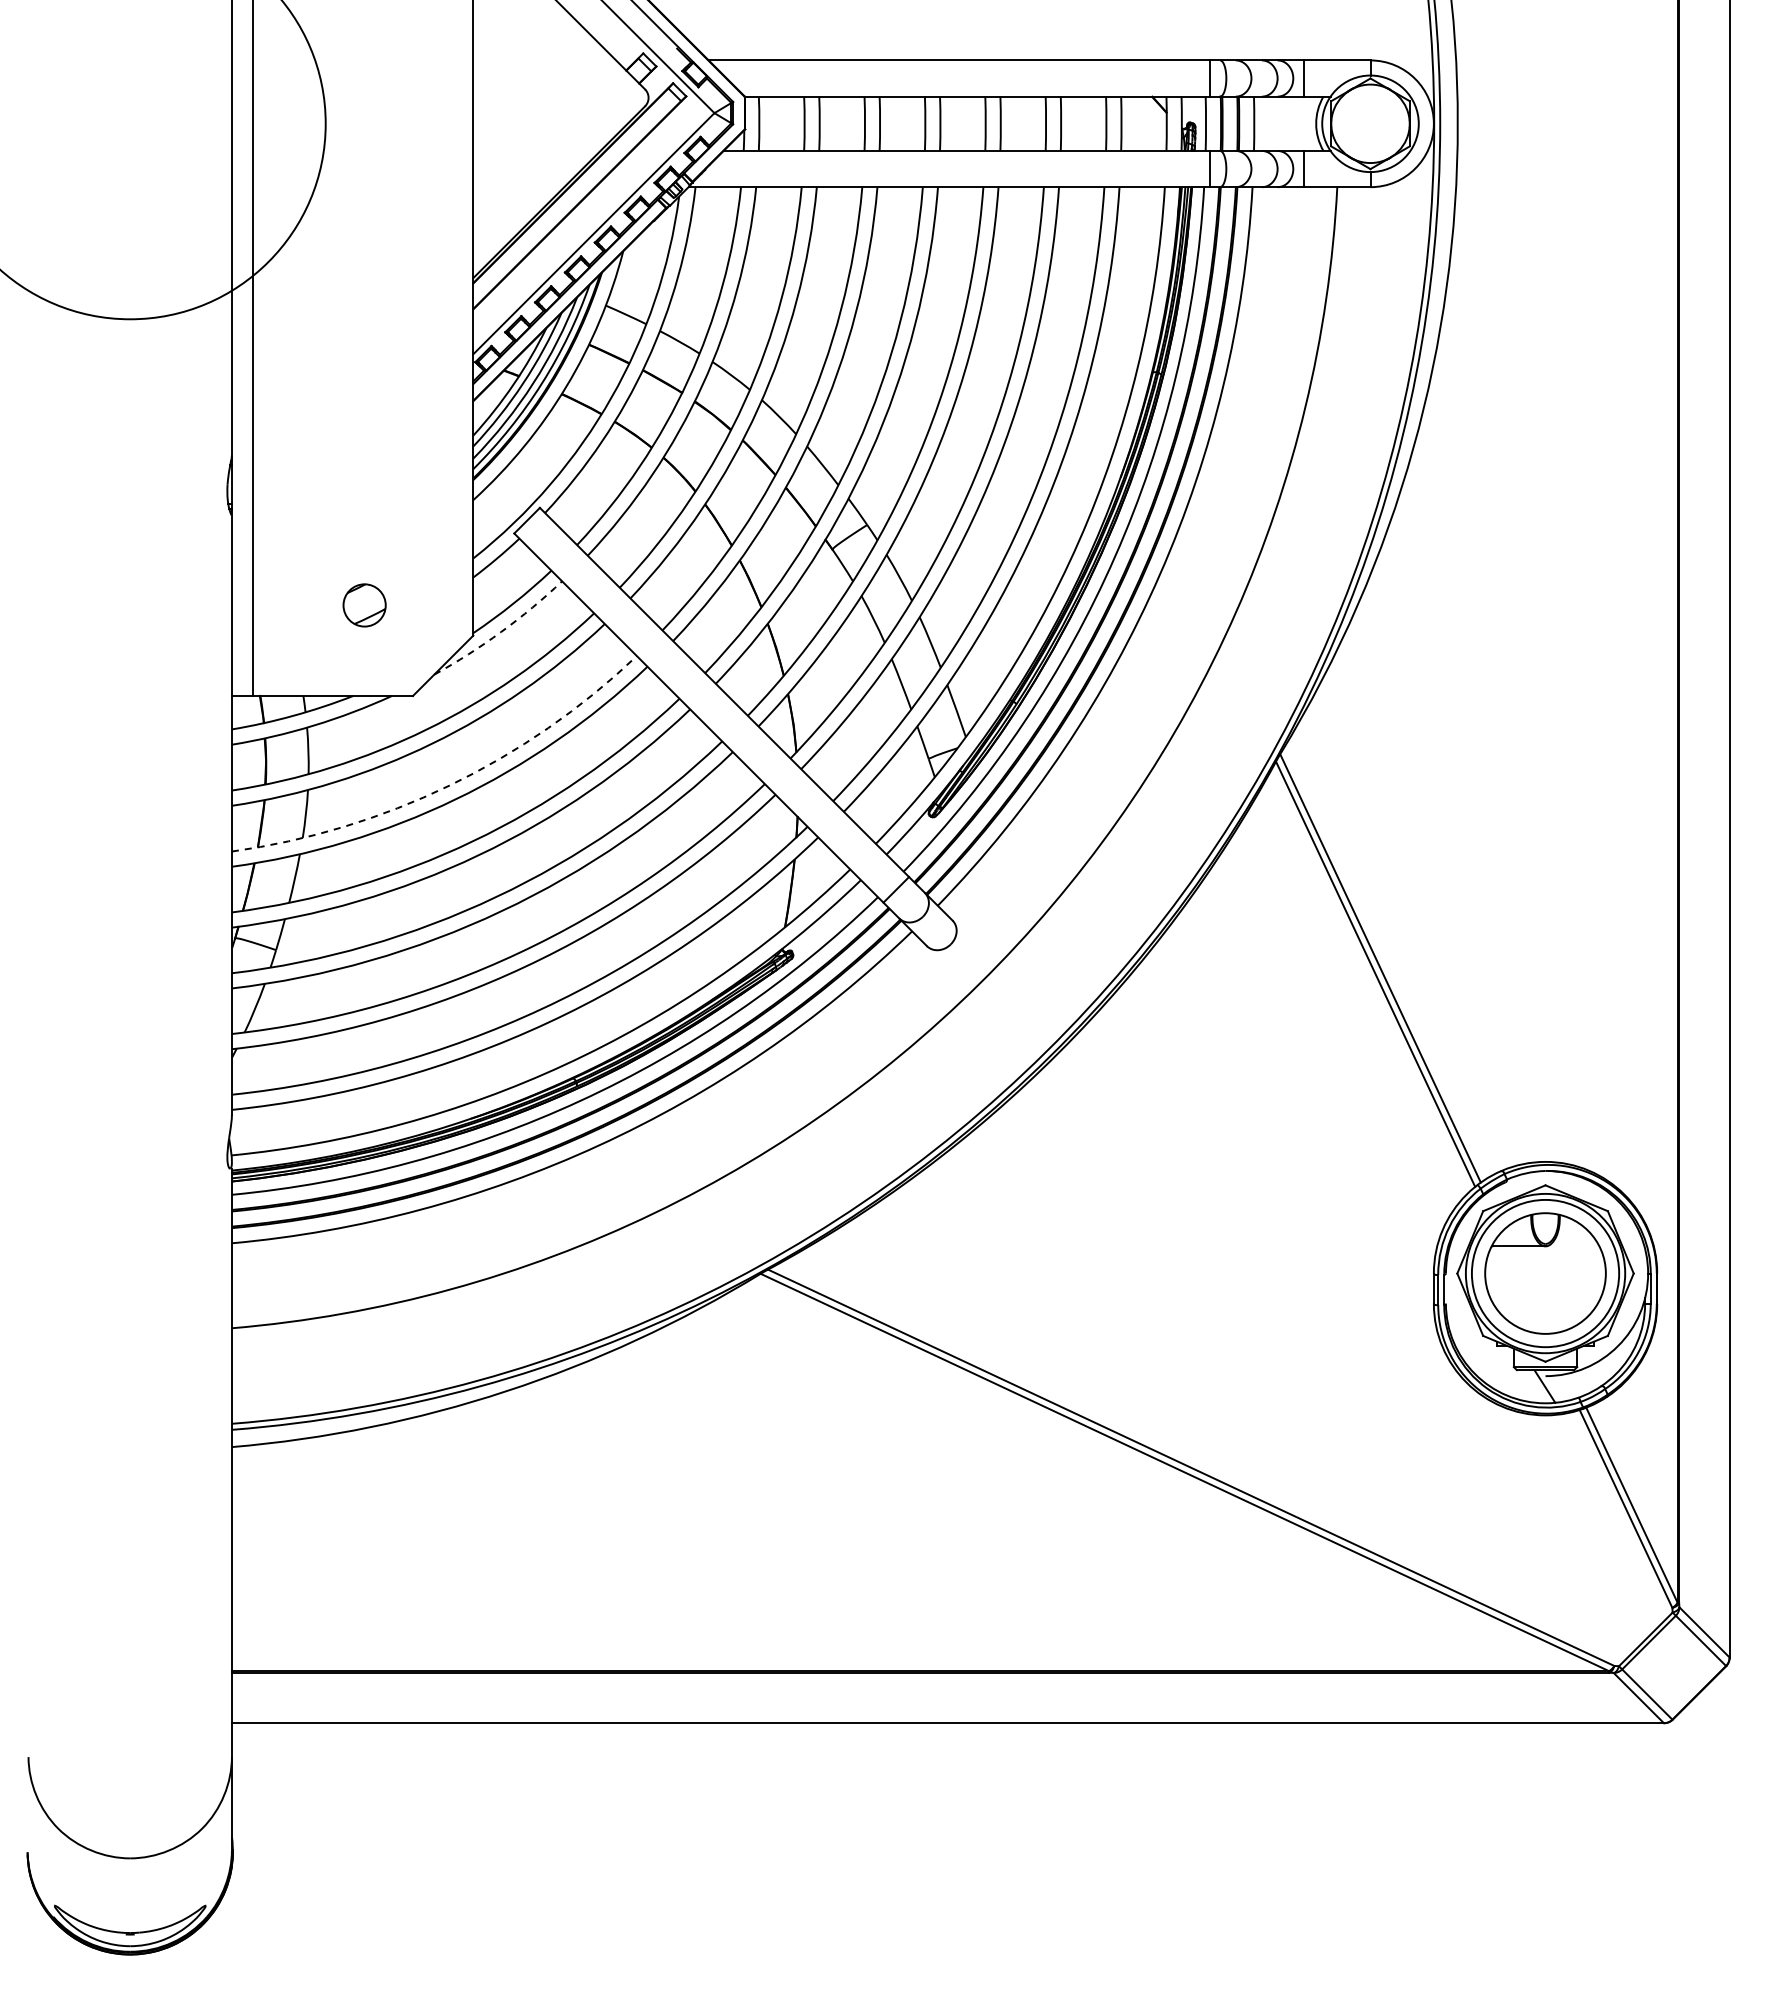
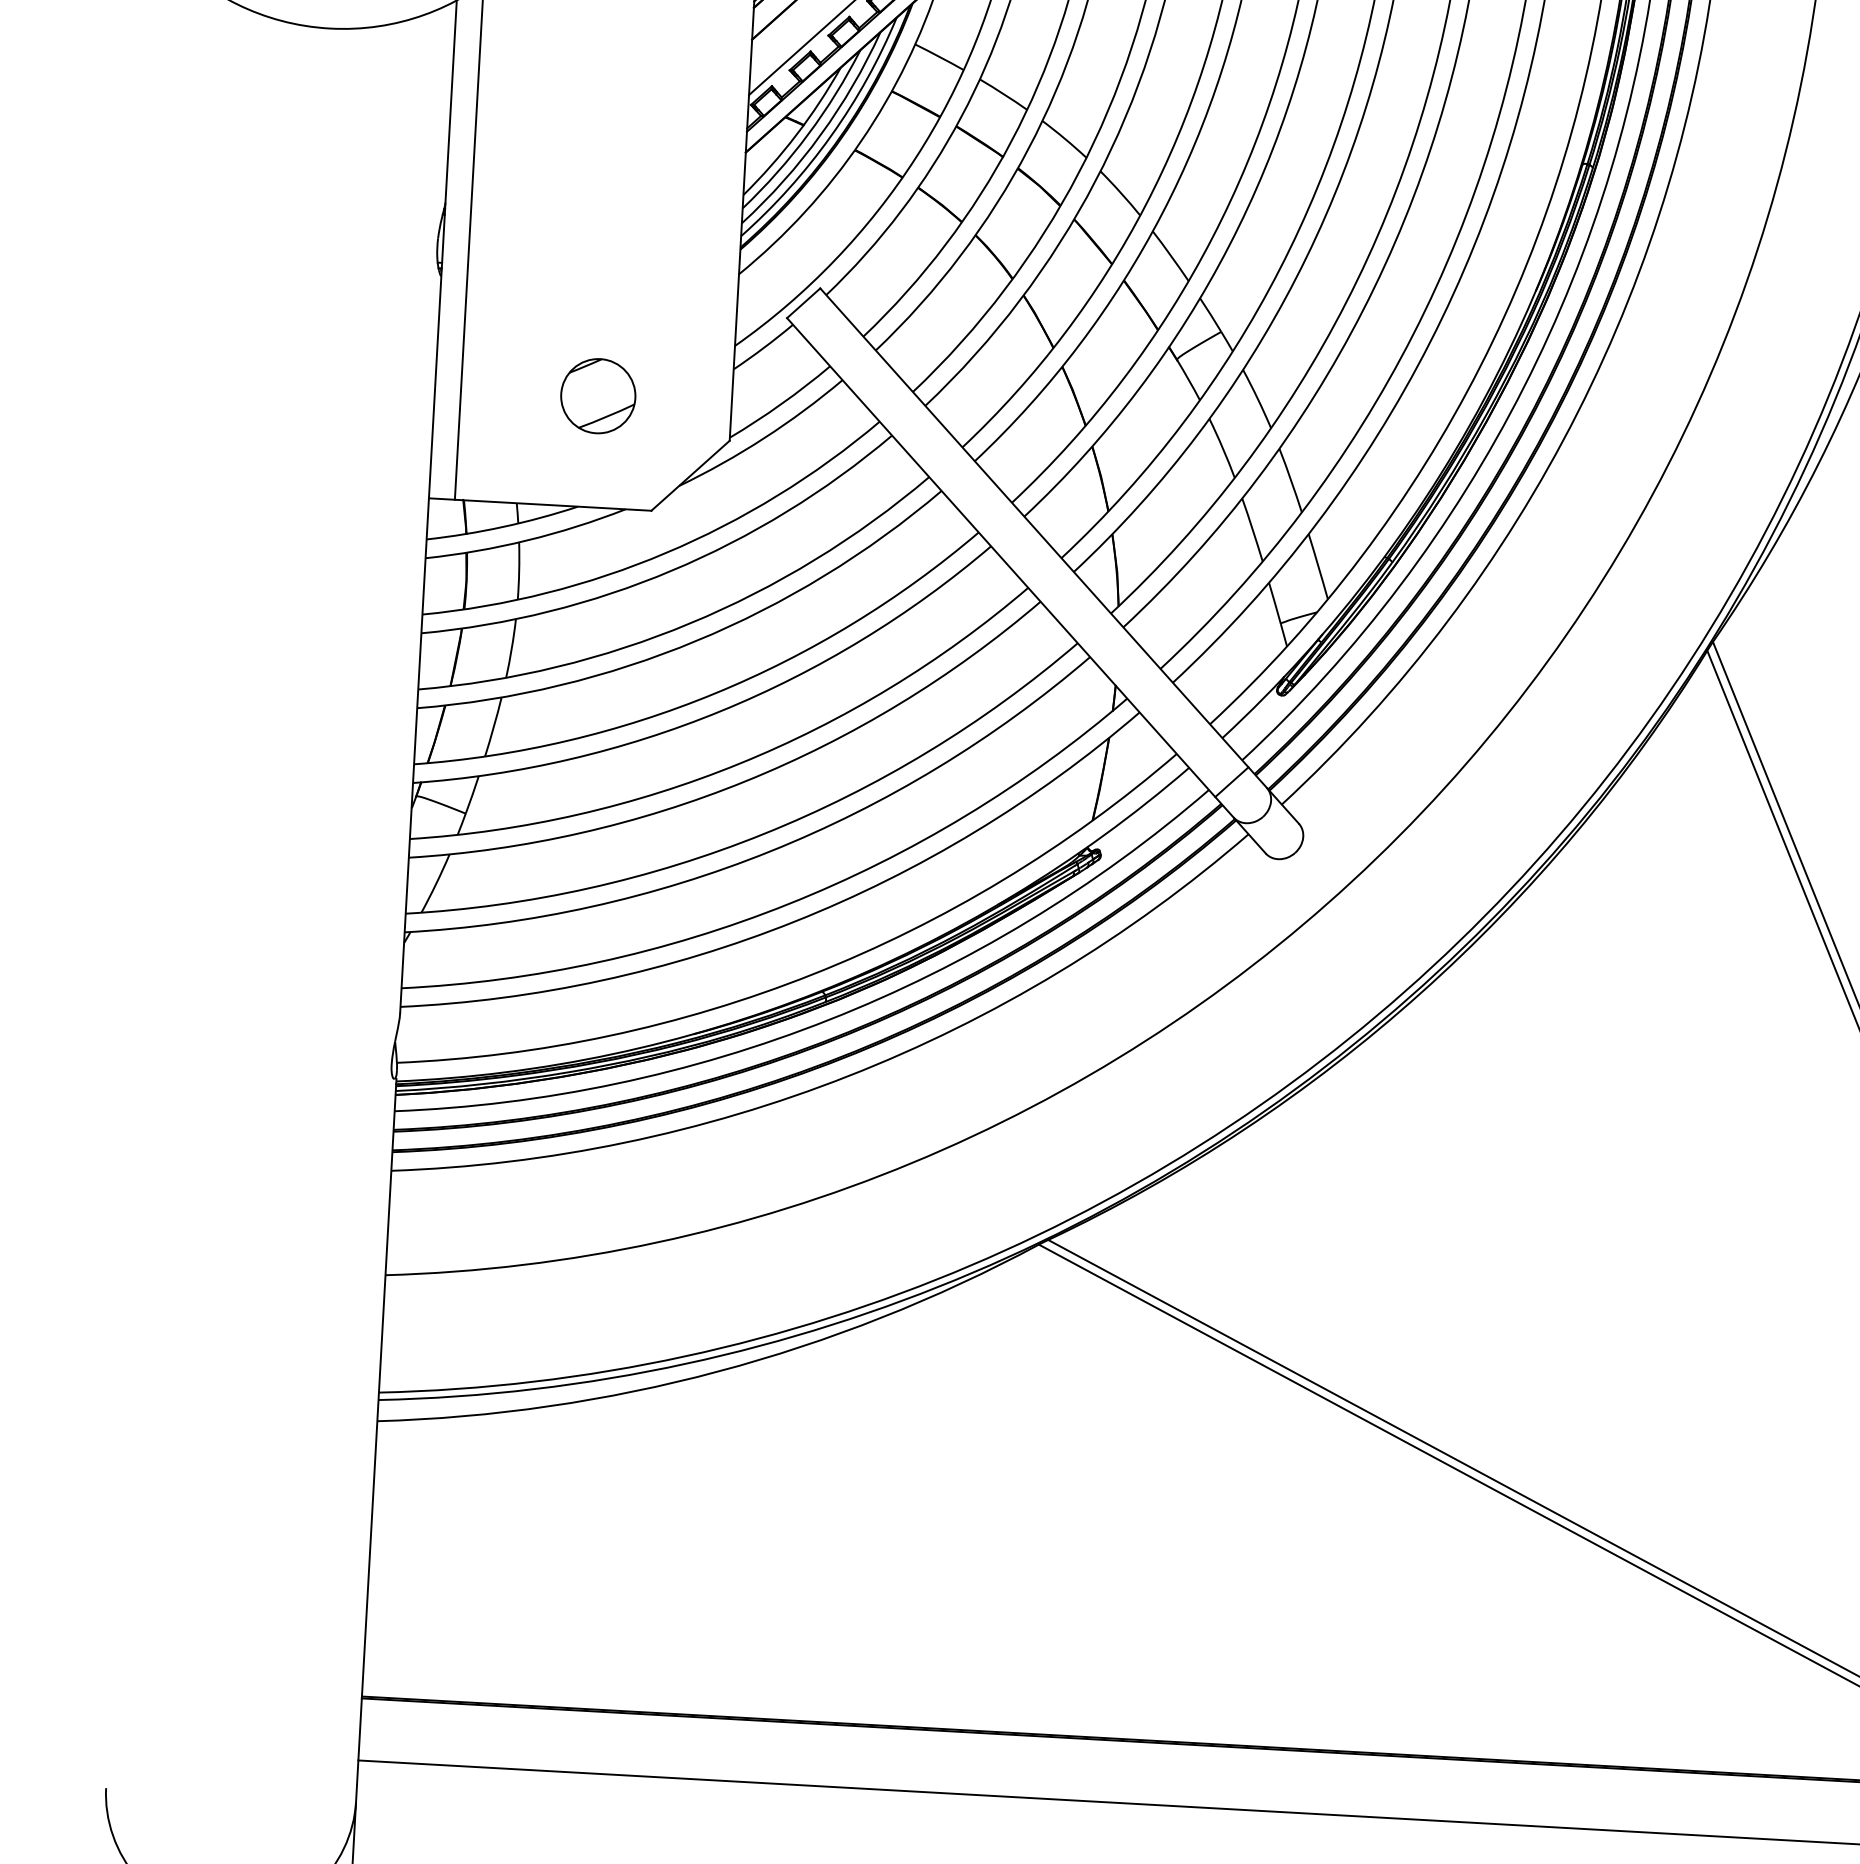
part: (364, 605) -> (598, 396), size x1.43
arc: (501, 632) -> (764, 438), dashed -> solid
arc: (449, 785) -> (690, 623), dashed -> solid

